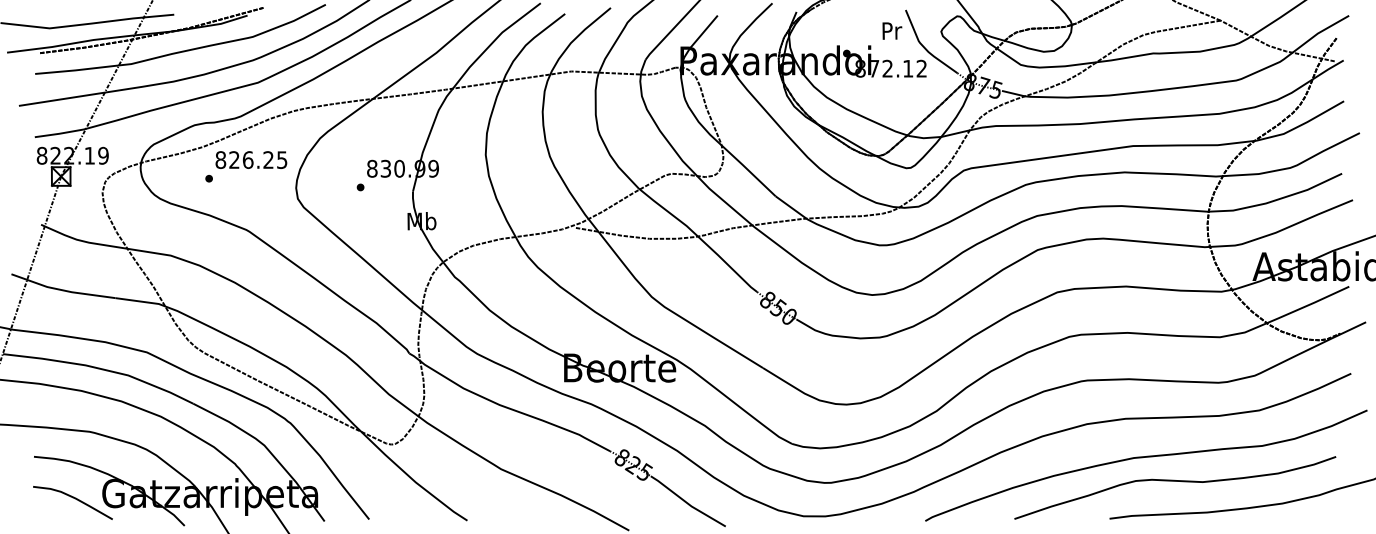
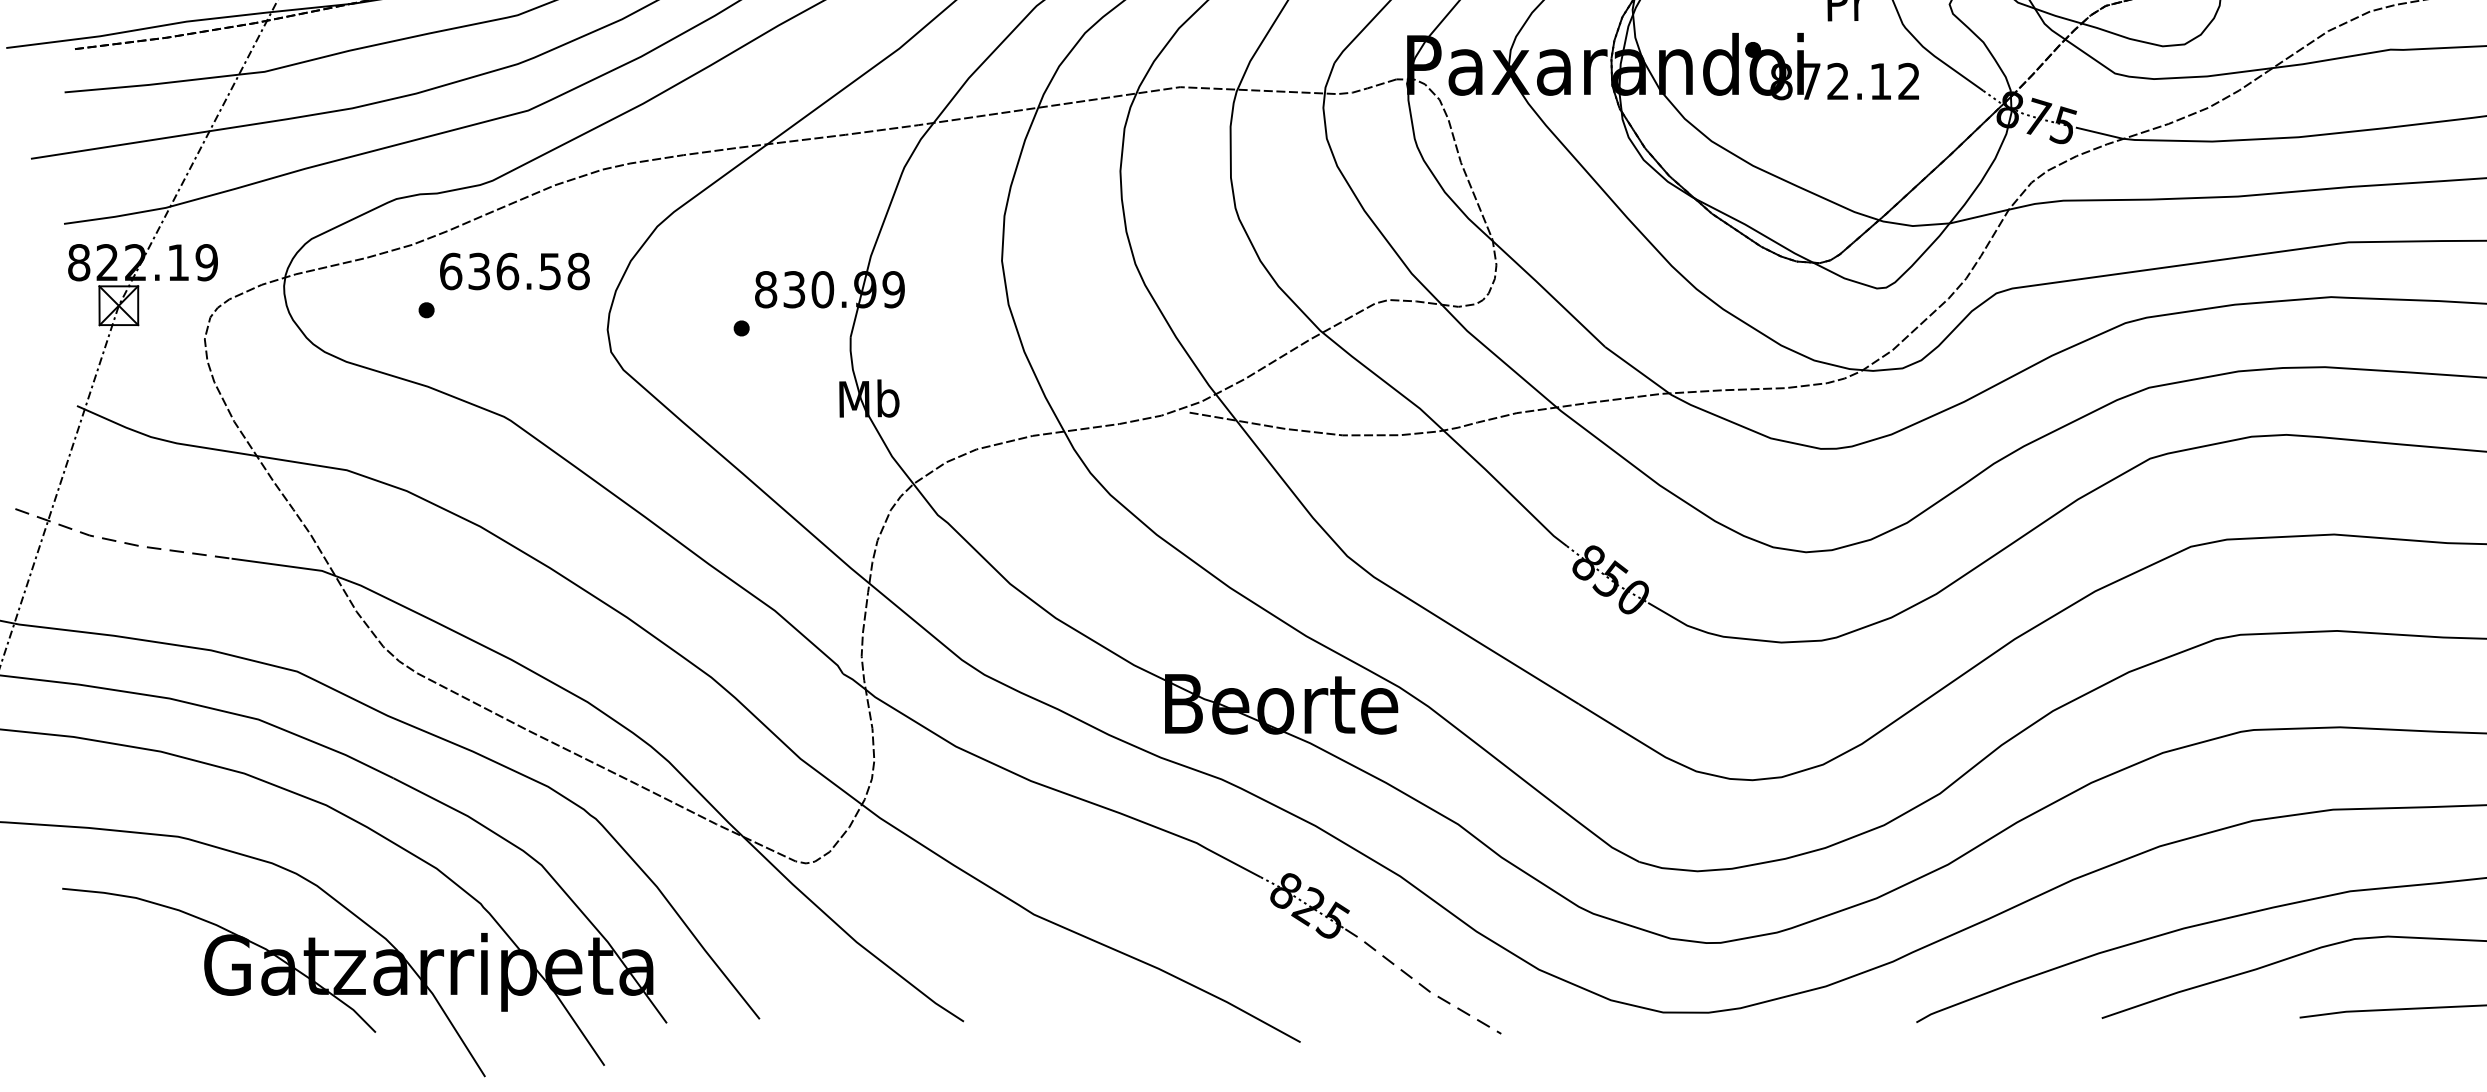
text: (251, 160) -> (514, 272), 826.25 -> 636.58
line: (62, 290) -> (121, 542), solid -> dashed
curve: (72, 498) -> (142, 975), removed
line: (686, 502) -> (1419, 983), solid -> dashed

